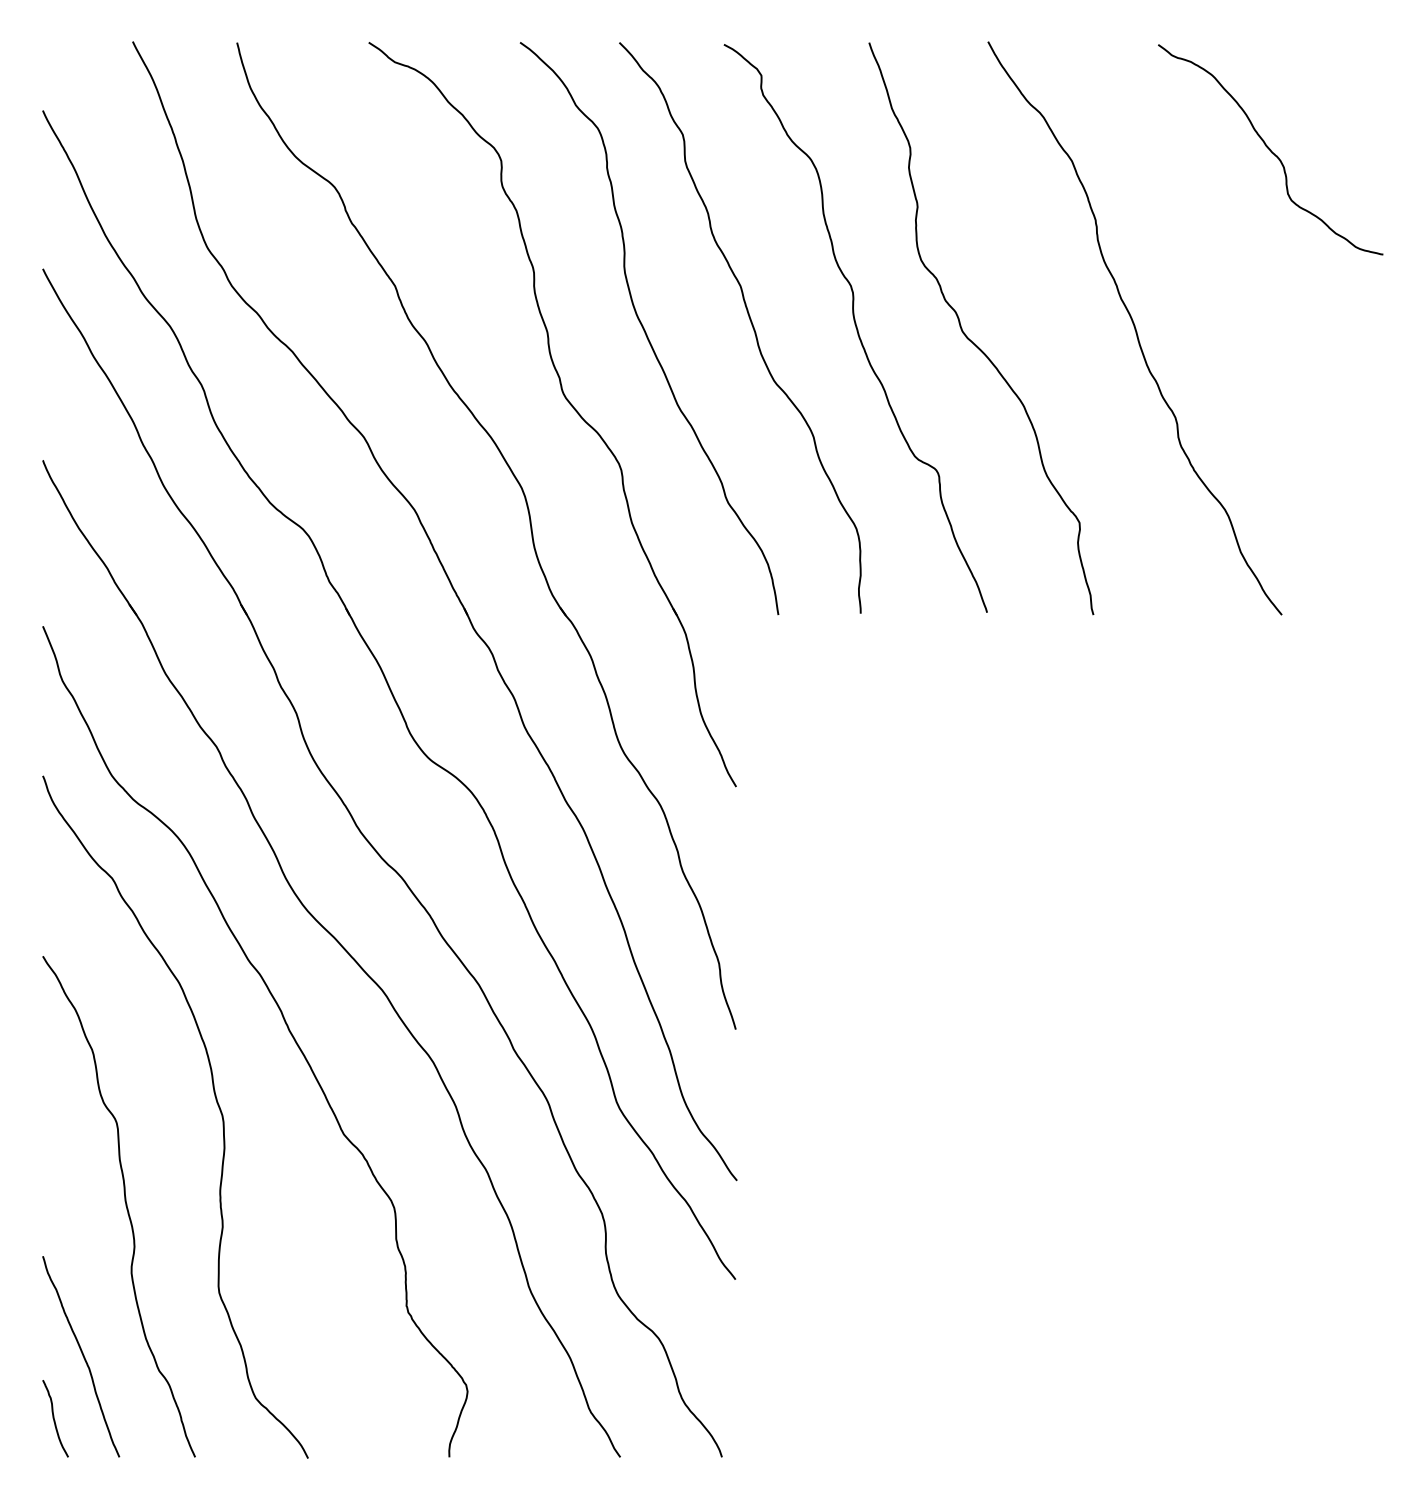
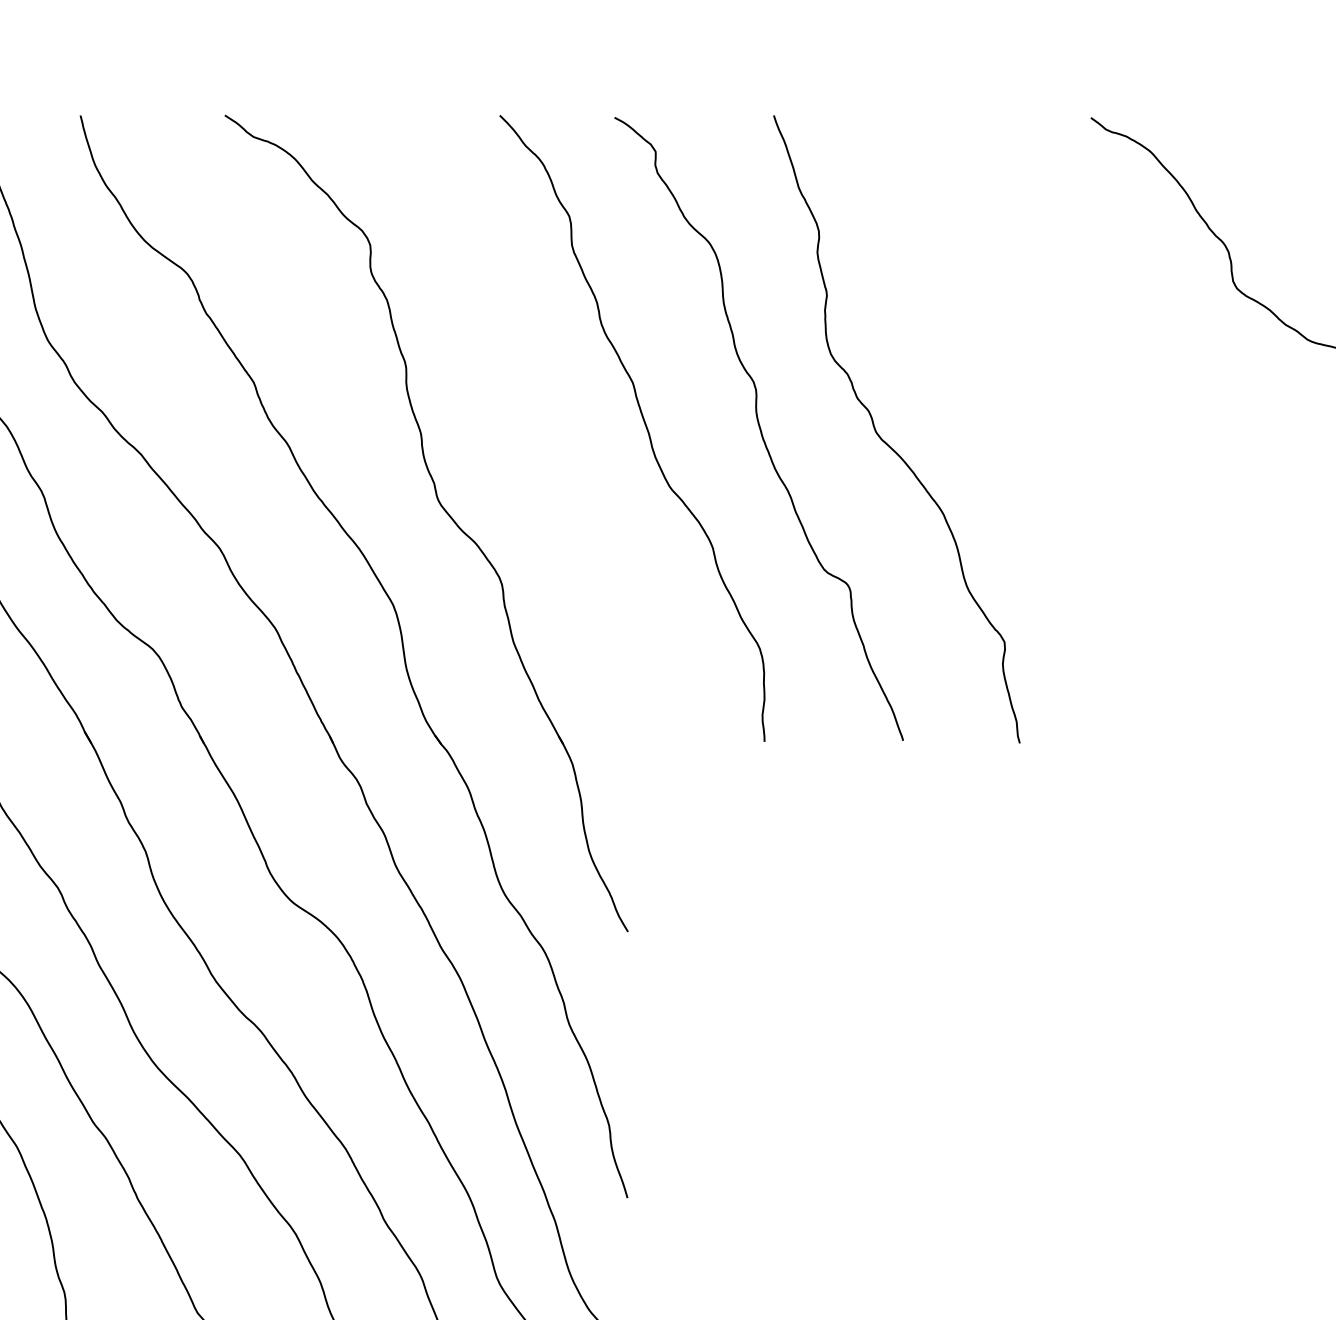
curve: (1134, 328) -> (1064, 429), removed
curve: (645, 330) -> (528, 431), removed

